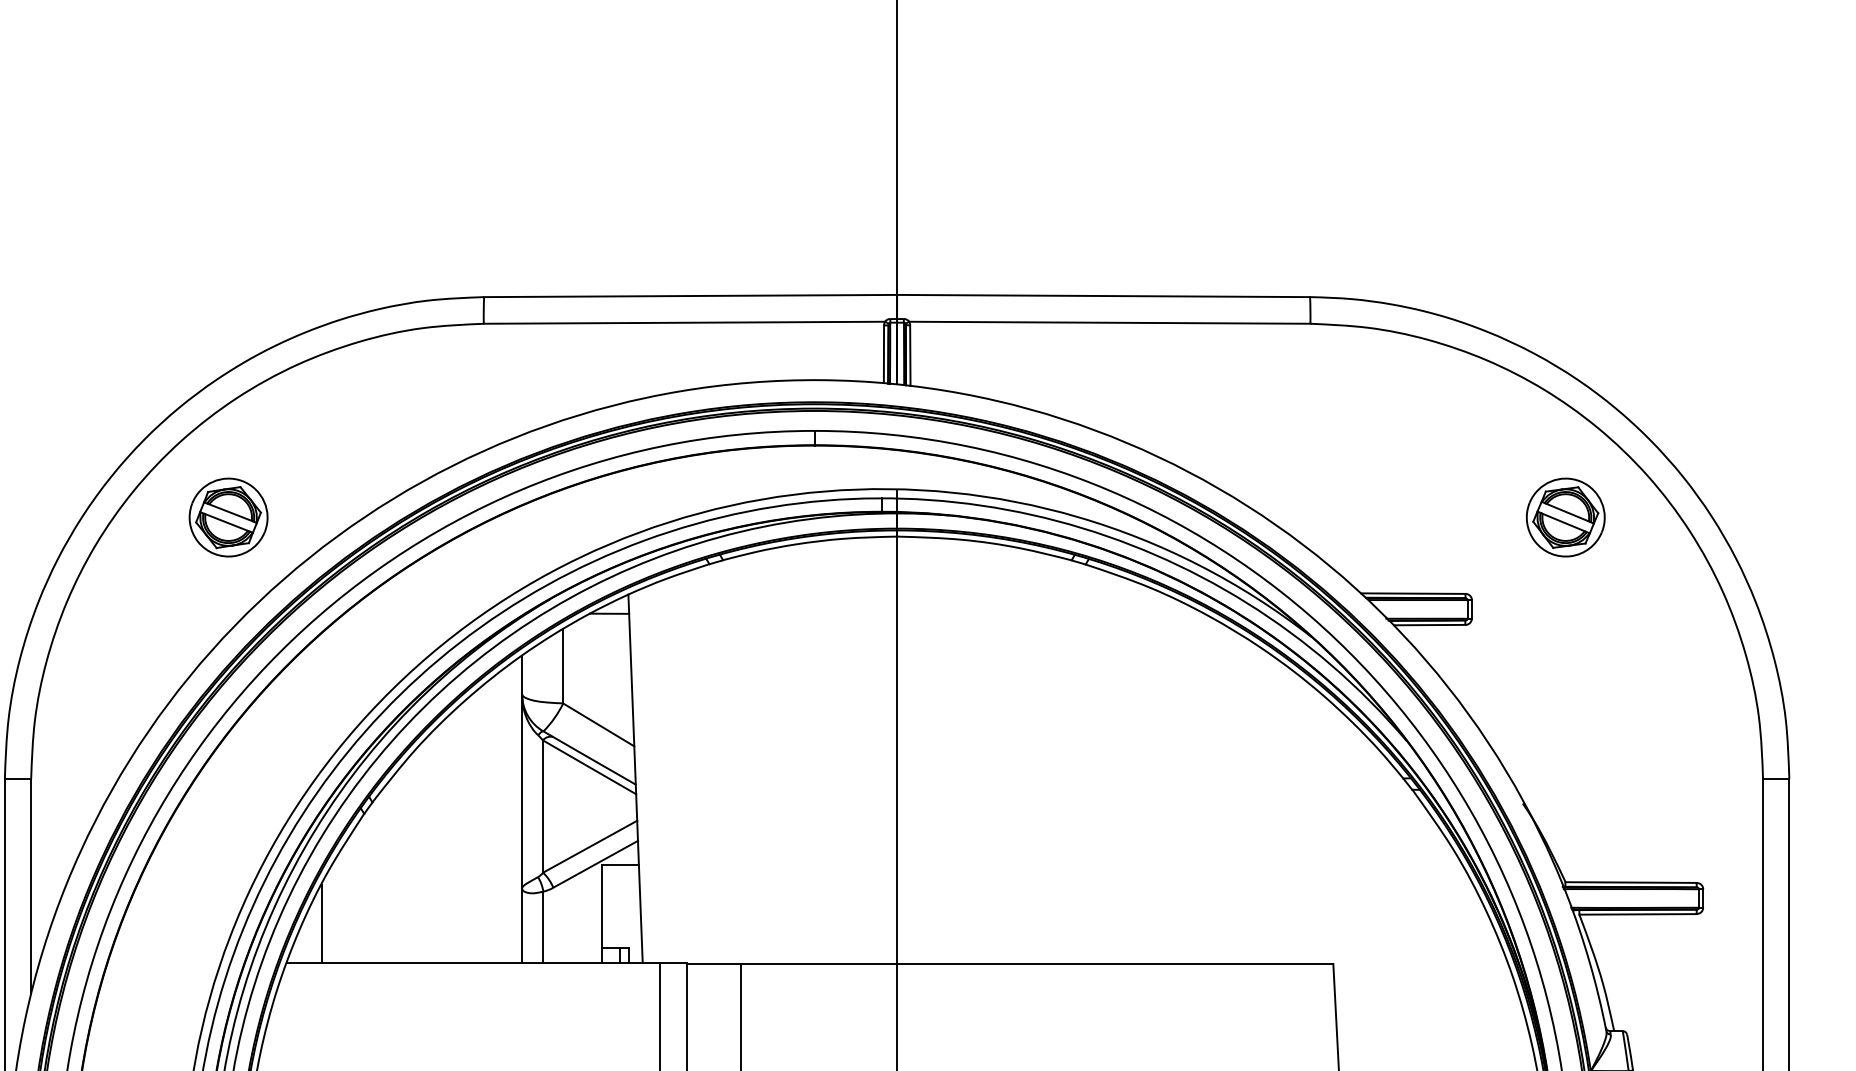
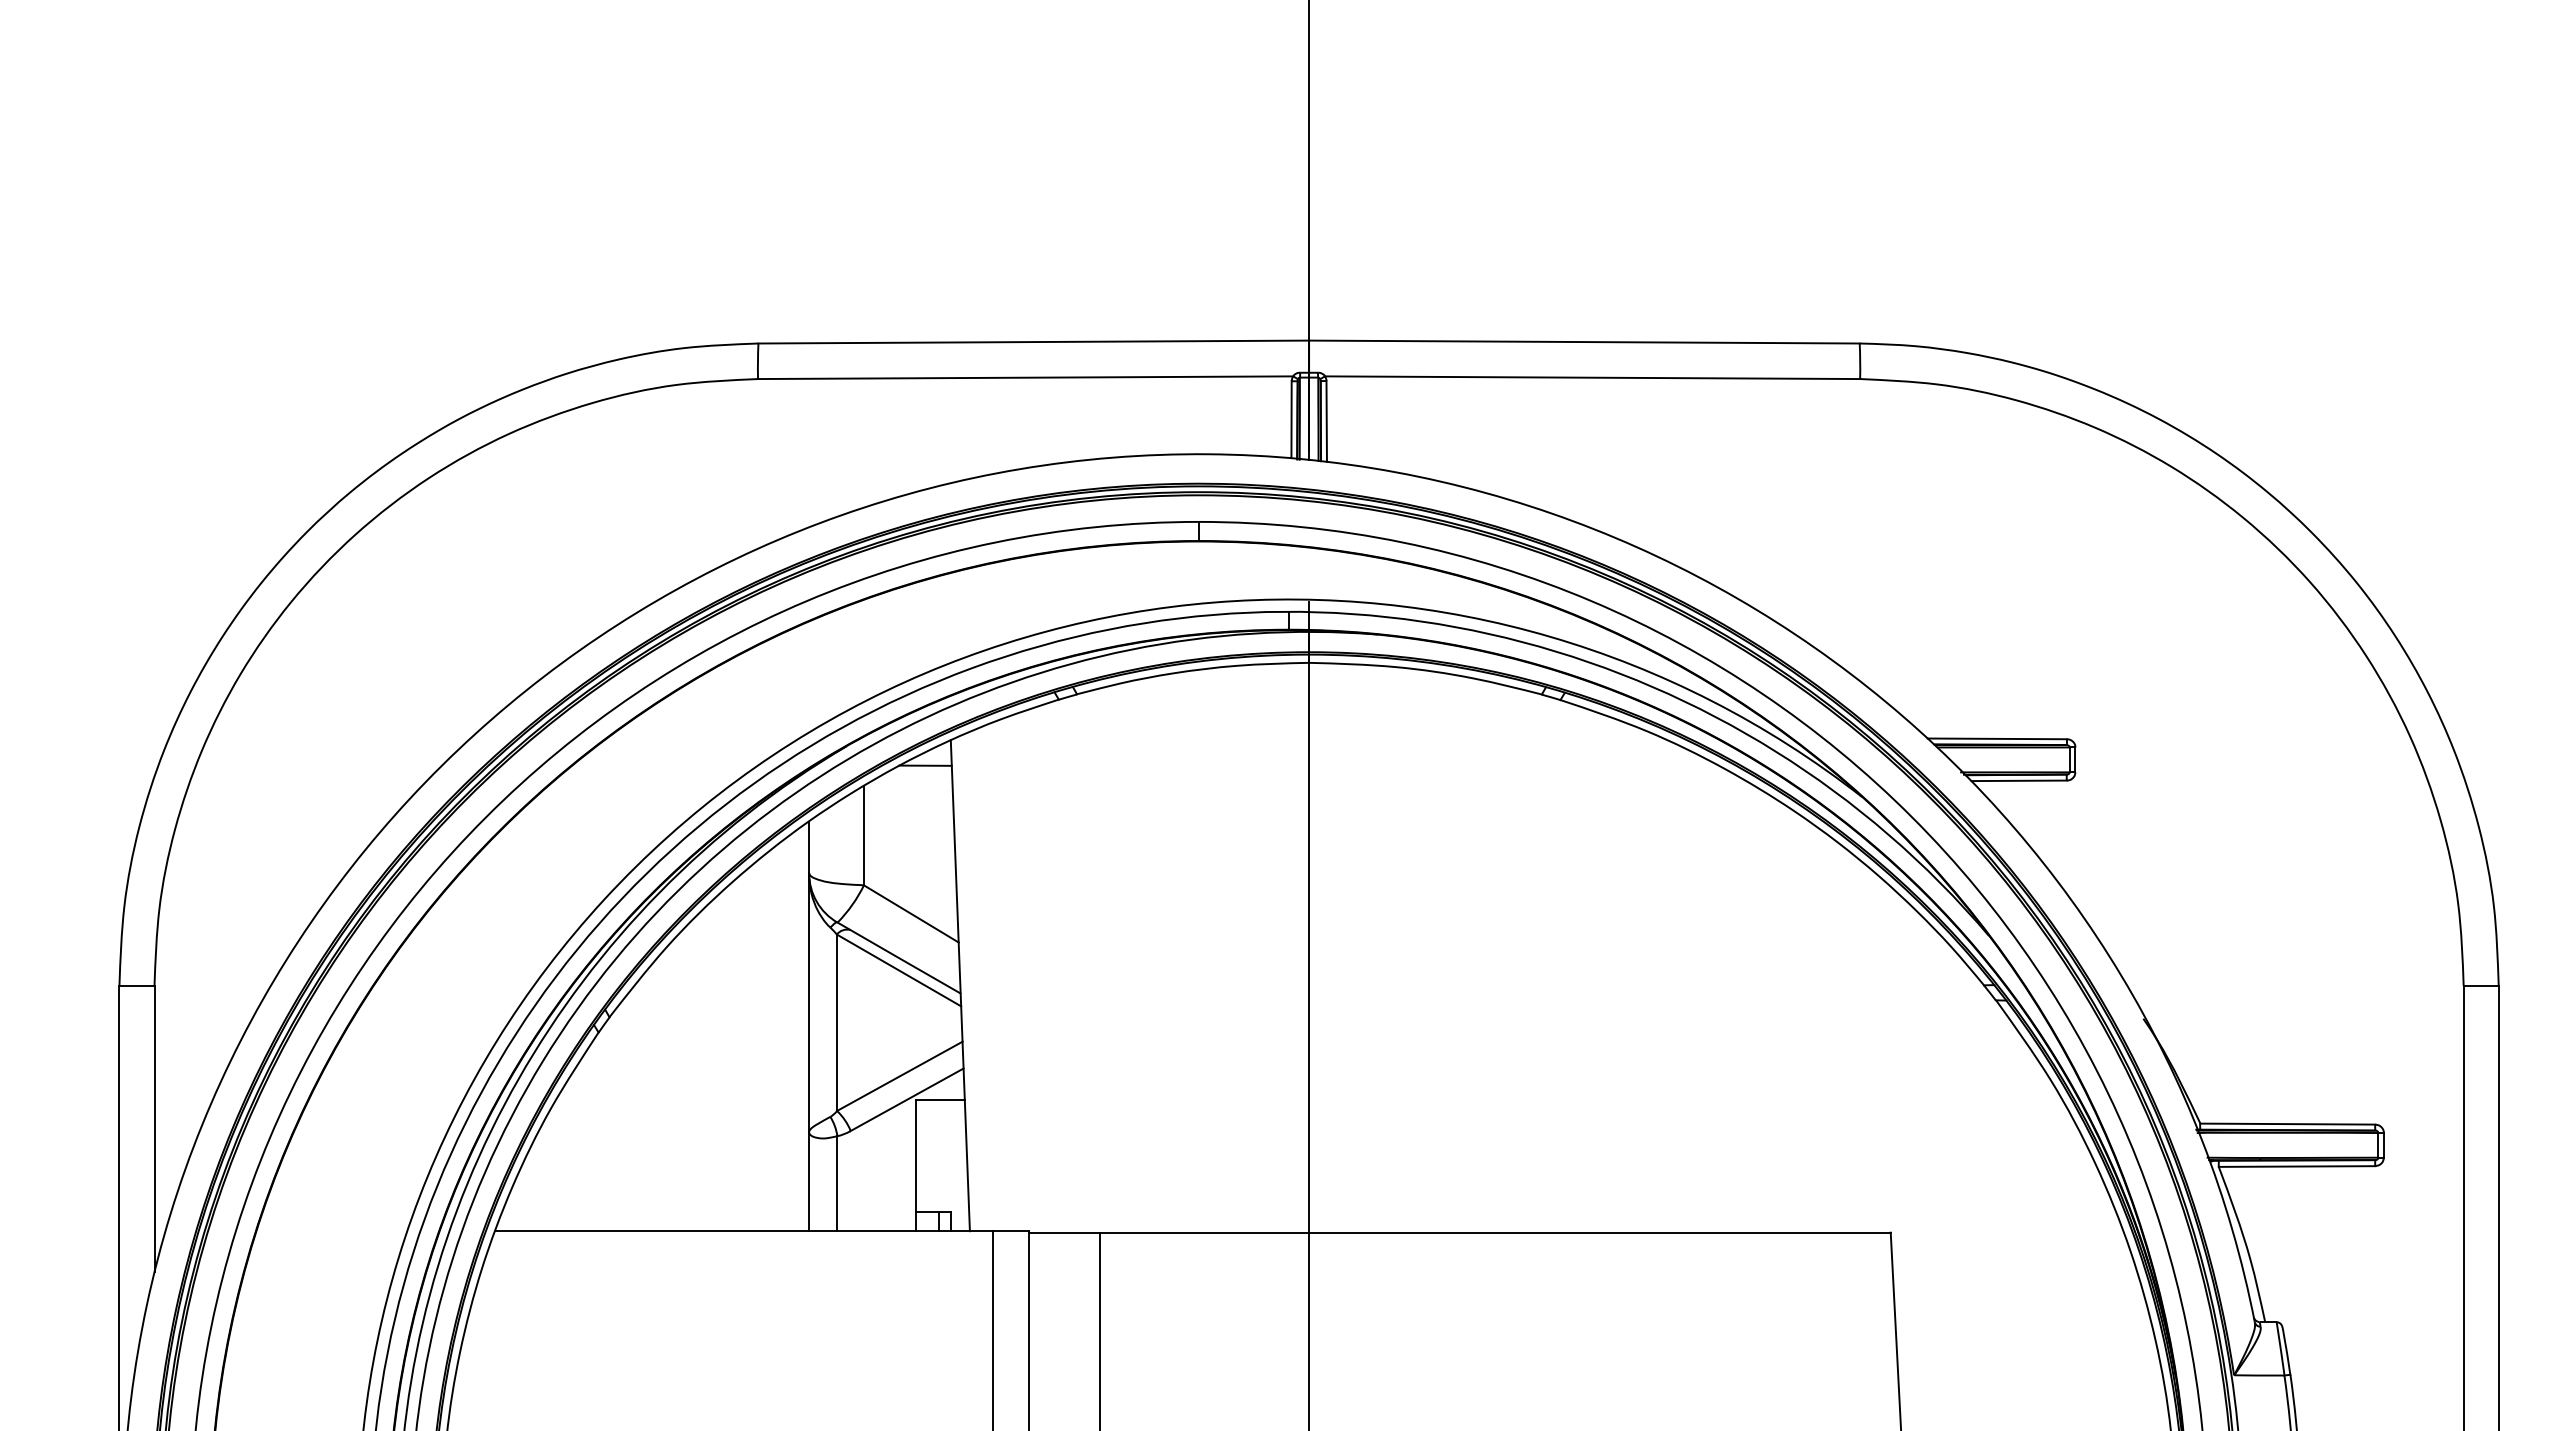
part: (228, 517) -> (417, 637), removed
part: (1565, 517) -> (2200, 637), removed
line: (321, 924) -> (541, 1179), removed

